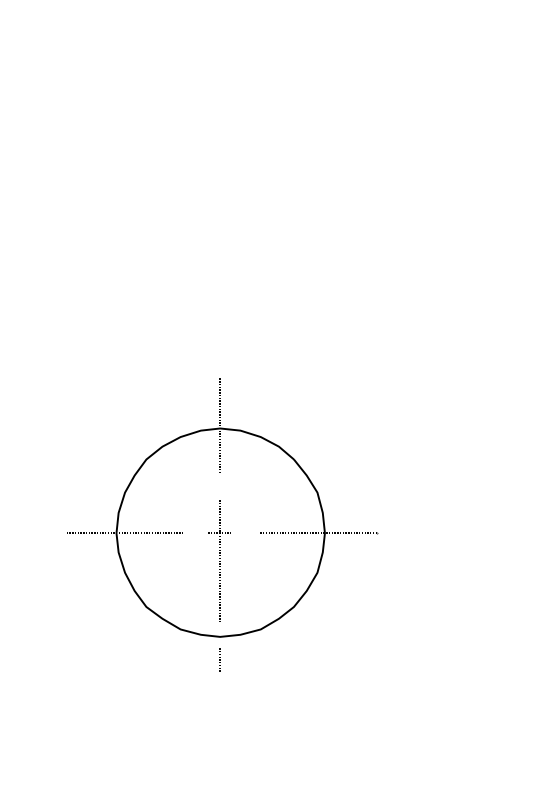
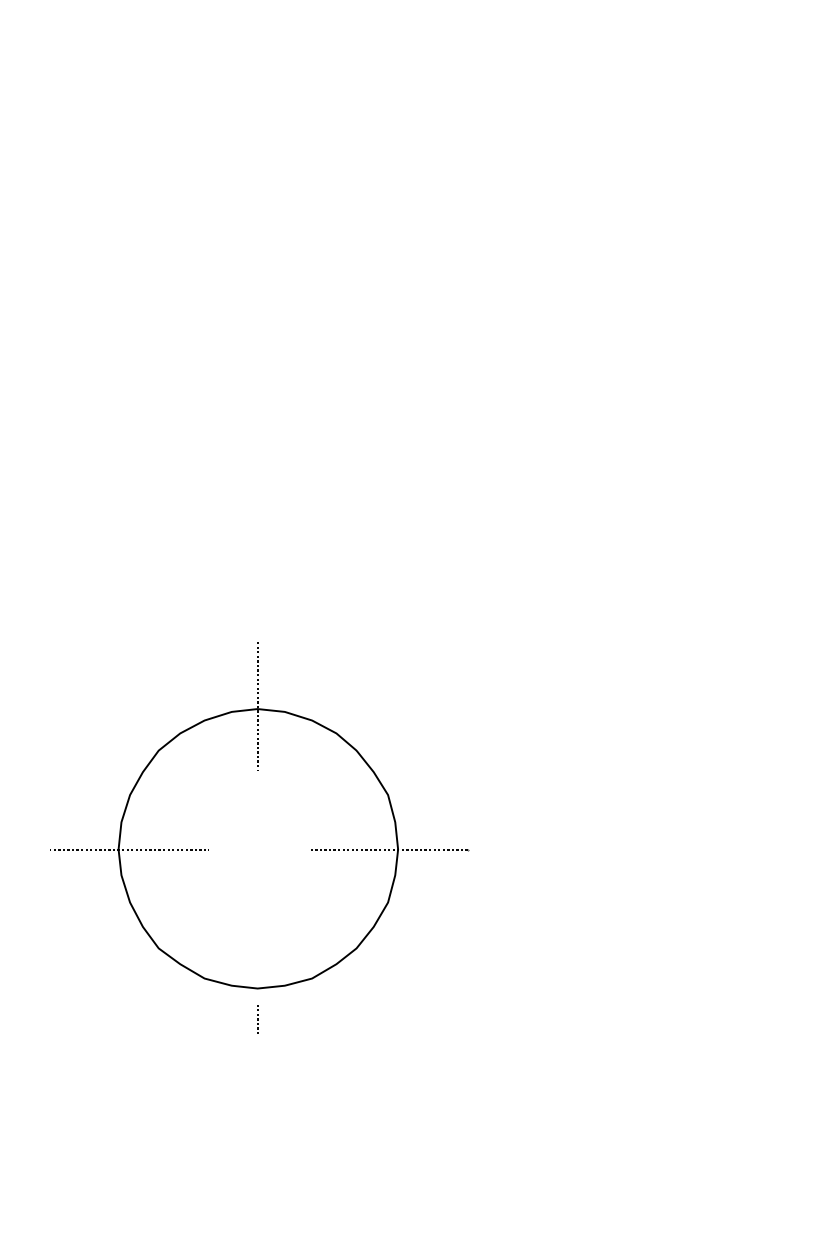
part: (220, 559) -> (258, 884), removed

